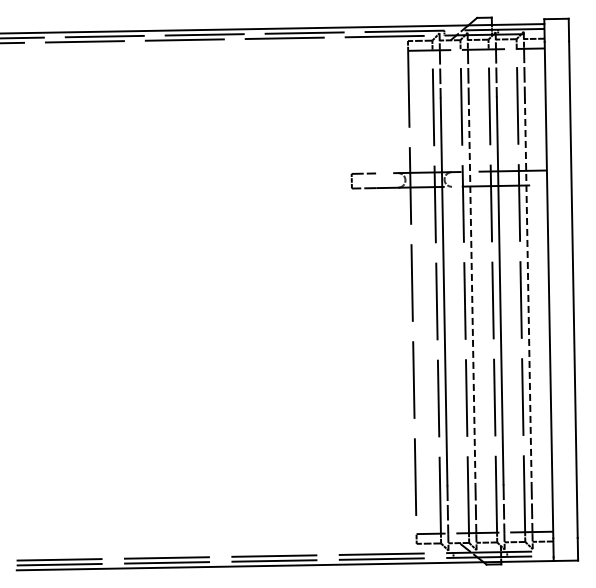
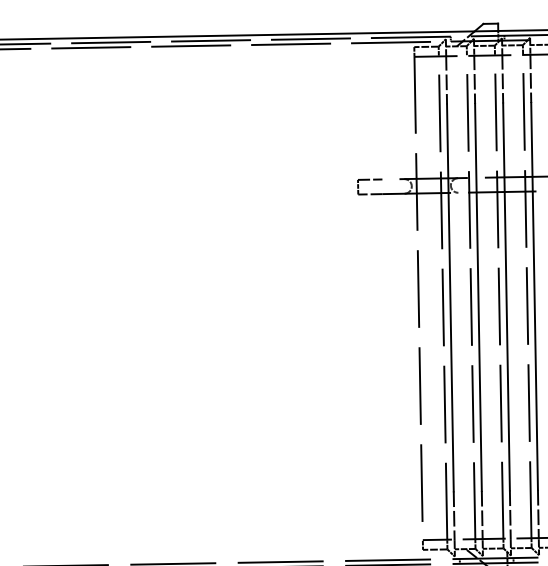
line: (528, 290) -> (534, 296), dashed -> solid
line: (472, 291) -> (478, 297), dashed -> solid

